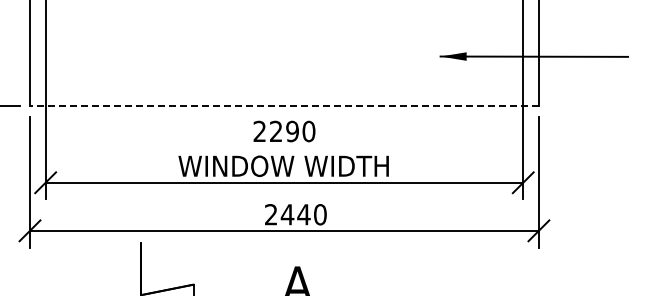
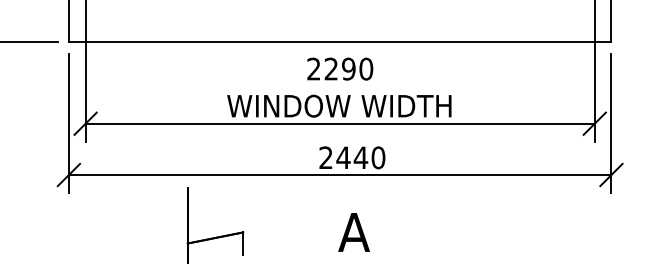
line: (283, 106) -> (339, 42), dashed -> solid

